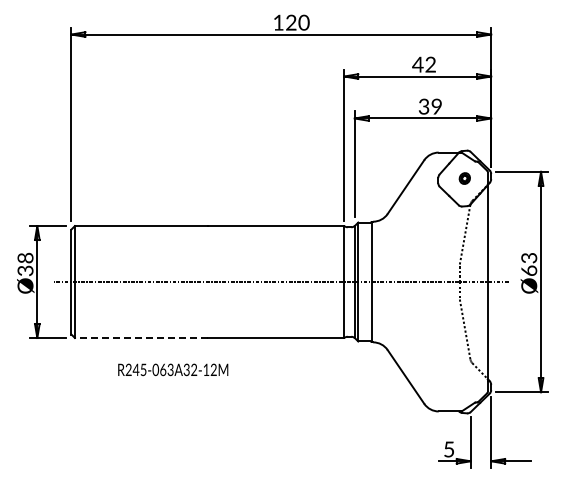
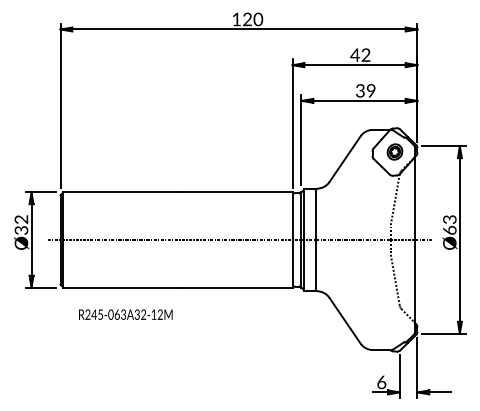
part: (464, 178) -> (394, 151), size x1.67
text: (26, 257) -> (22, 219), Ø38 -> Ø32
line: (140, 338) -> (119, 287), dashed -> solid
text: (173, 369) -> (126, 314), moved
text: (449, 449) -> (382, 382), 5 -> 6

